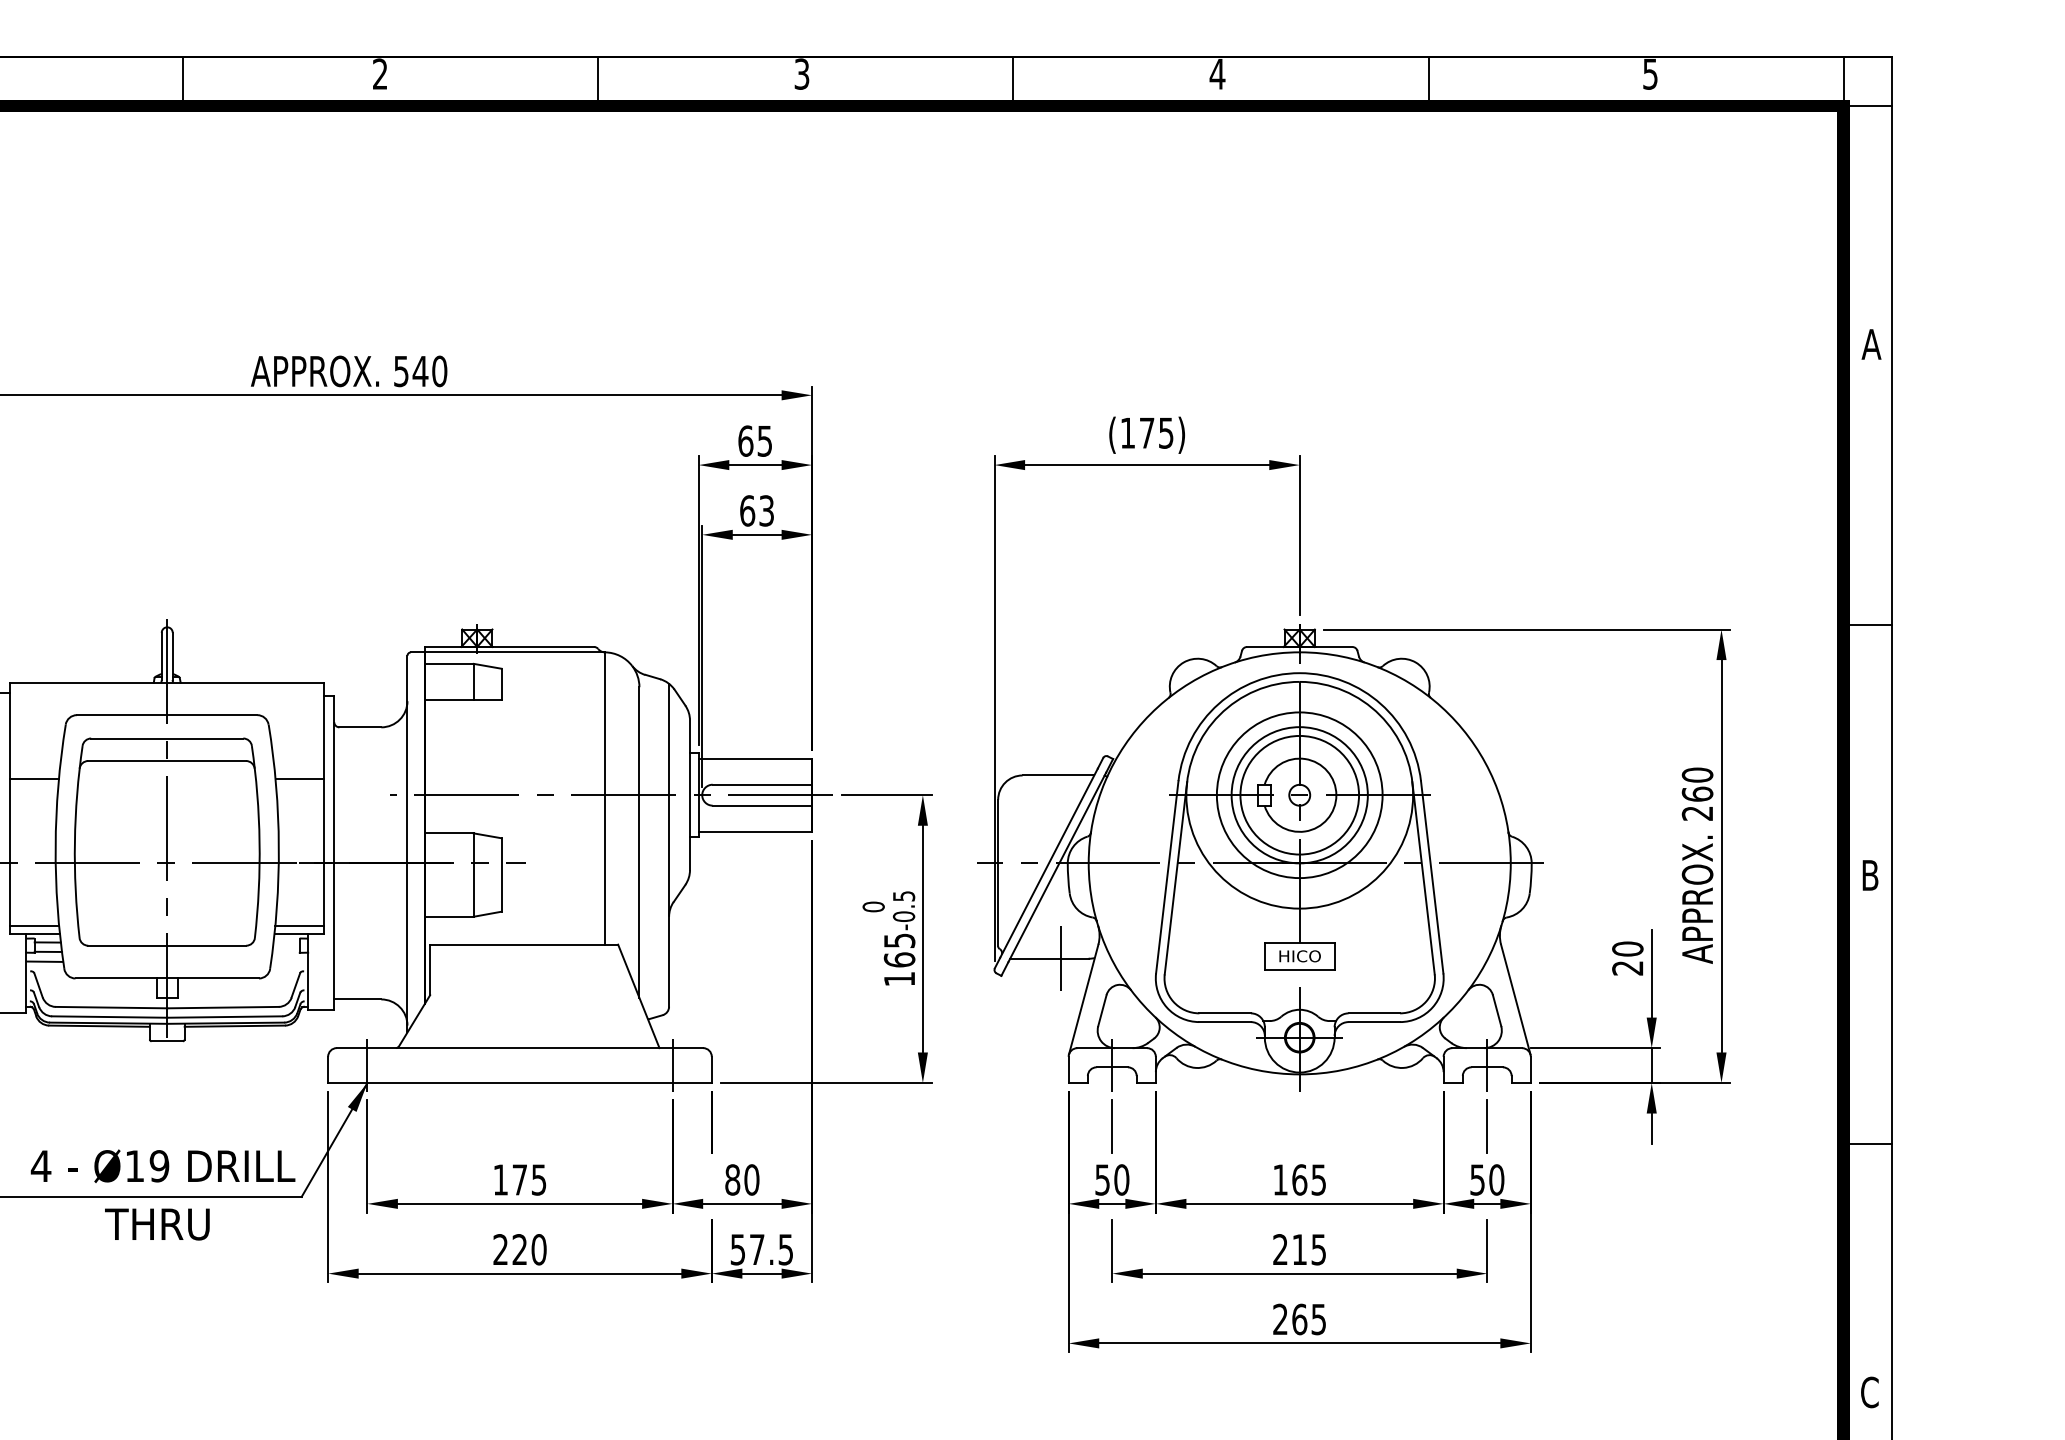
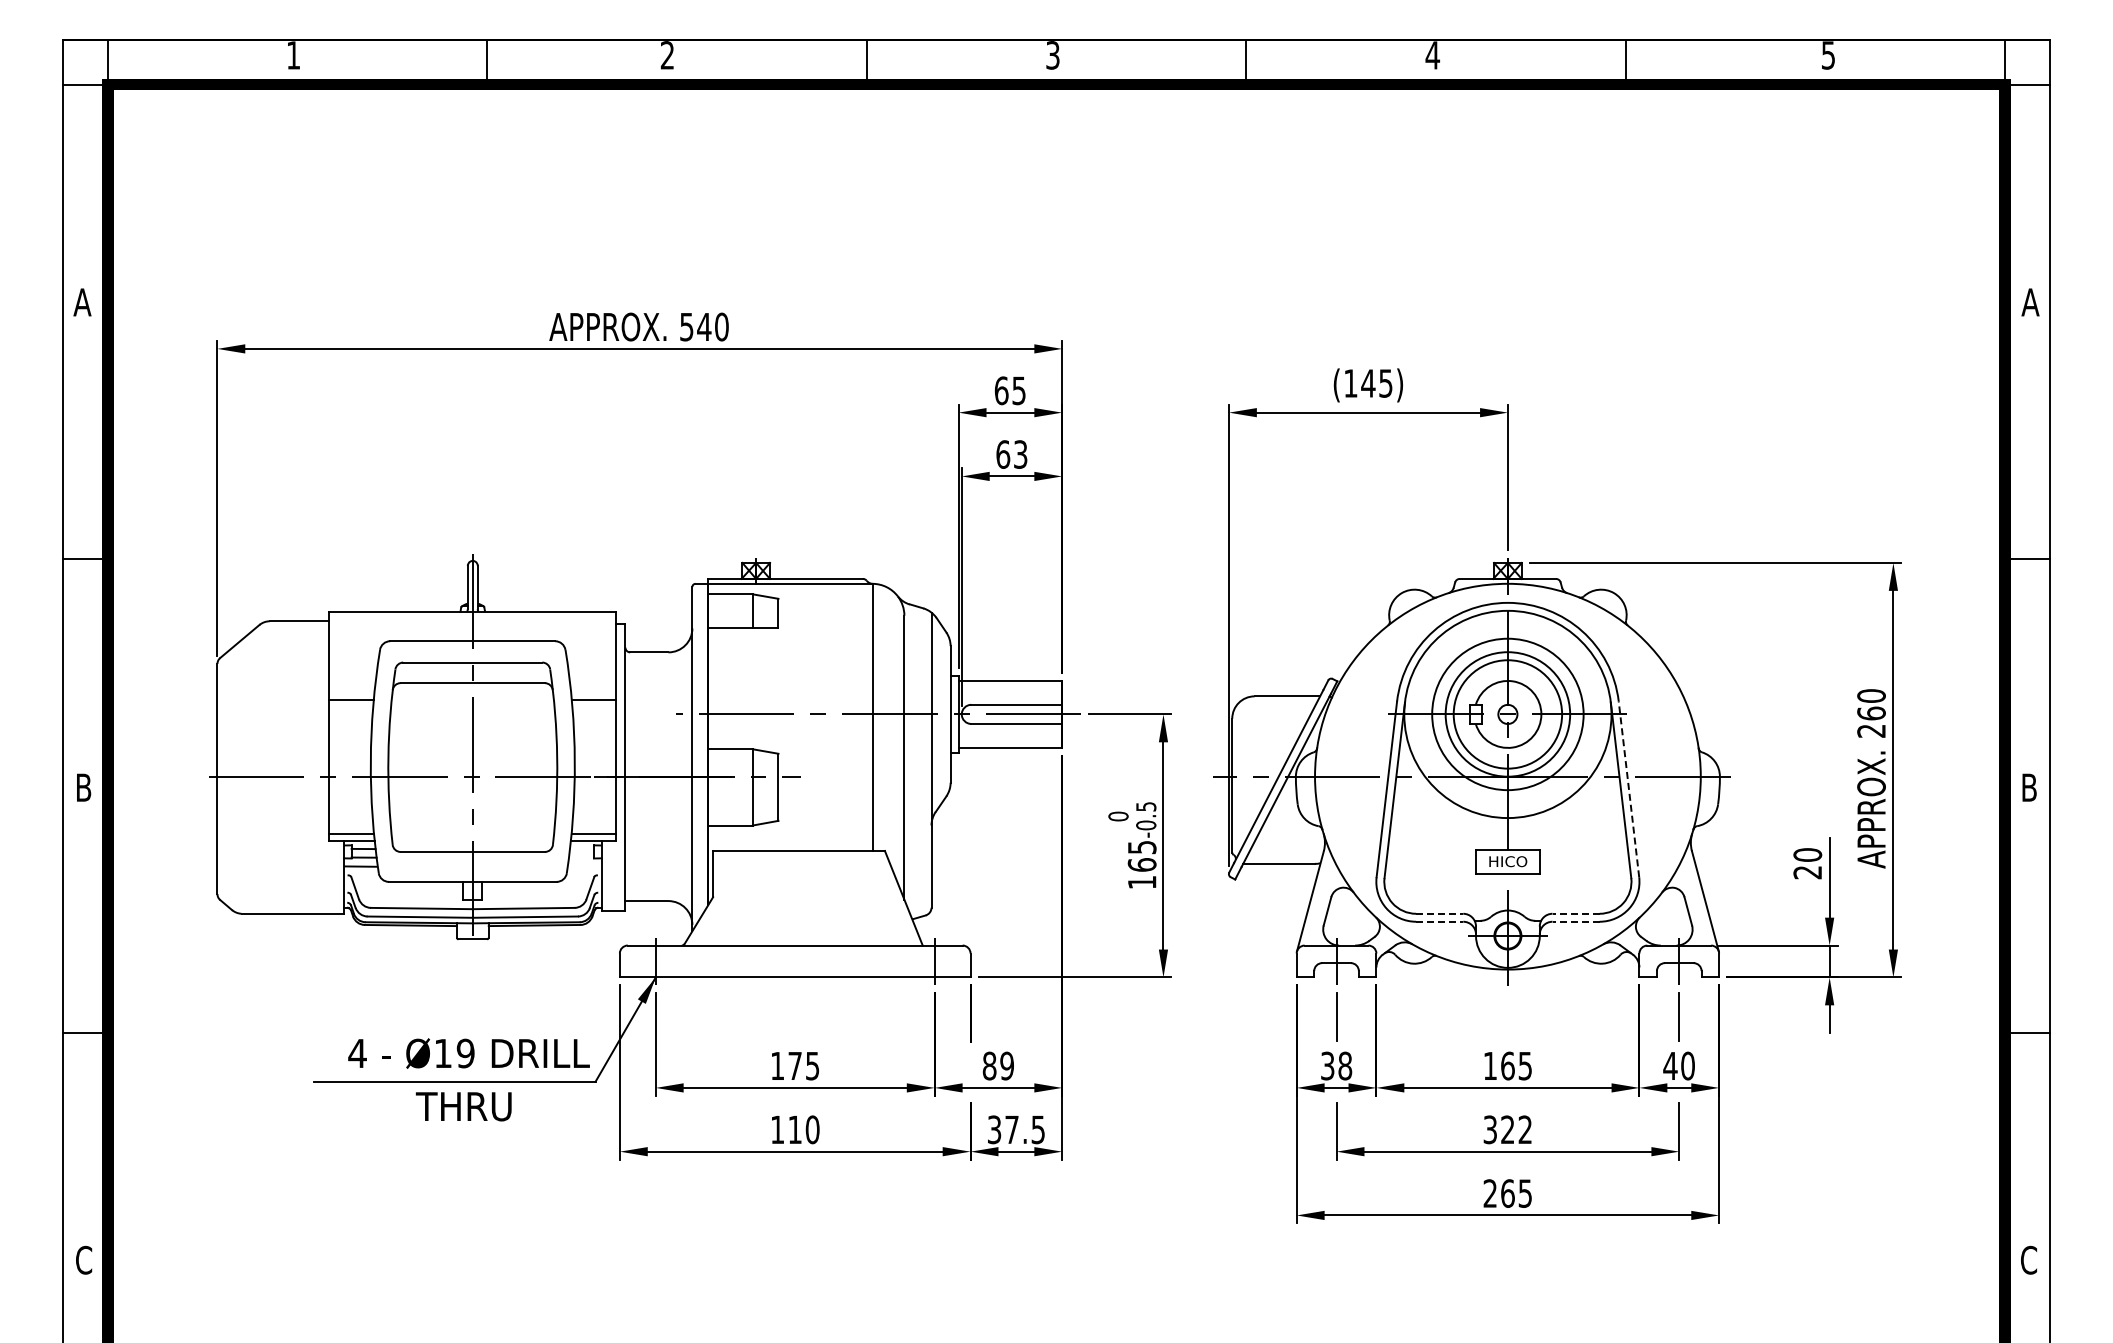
text: (1147, 433) -> (1368, 383), (175) -> (145)
line: (1431, 876) -> (1628, 788), solid -> dashed
line: (1060, 958) -> (1289, 863), removed
line: (1224, 1013) -> (1439, 913), solid -> dashed
line: (1374, 1013) -> (1576, 913), solid -> dashed
line: (1224, 1021) -> (1439, 921), solid -> dashed
line: (1374, 1021) -> (1576, 921), solid -> dashed
text: (752, 1179) -> (1007, 1065), 80 -> 89
text: (1112, 1179) -> (1336, 1065), 50 -> 38
text: (1477, 1180) -> (1670, 1066), 50 -> 40
text: (510, 1249) -> (786, 1129), 220 -> 110
text: (738, 1249) -> (994, 1129), 57.5 -> 37.5
text: (1299, 1249) -> (1507, 1129), 215 -> 322

